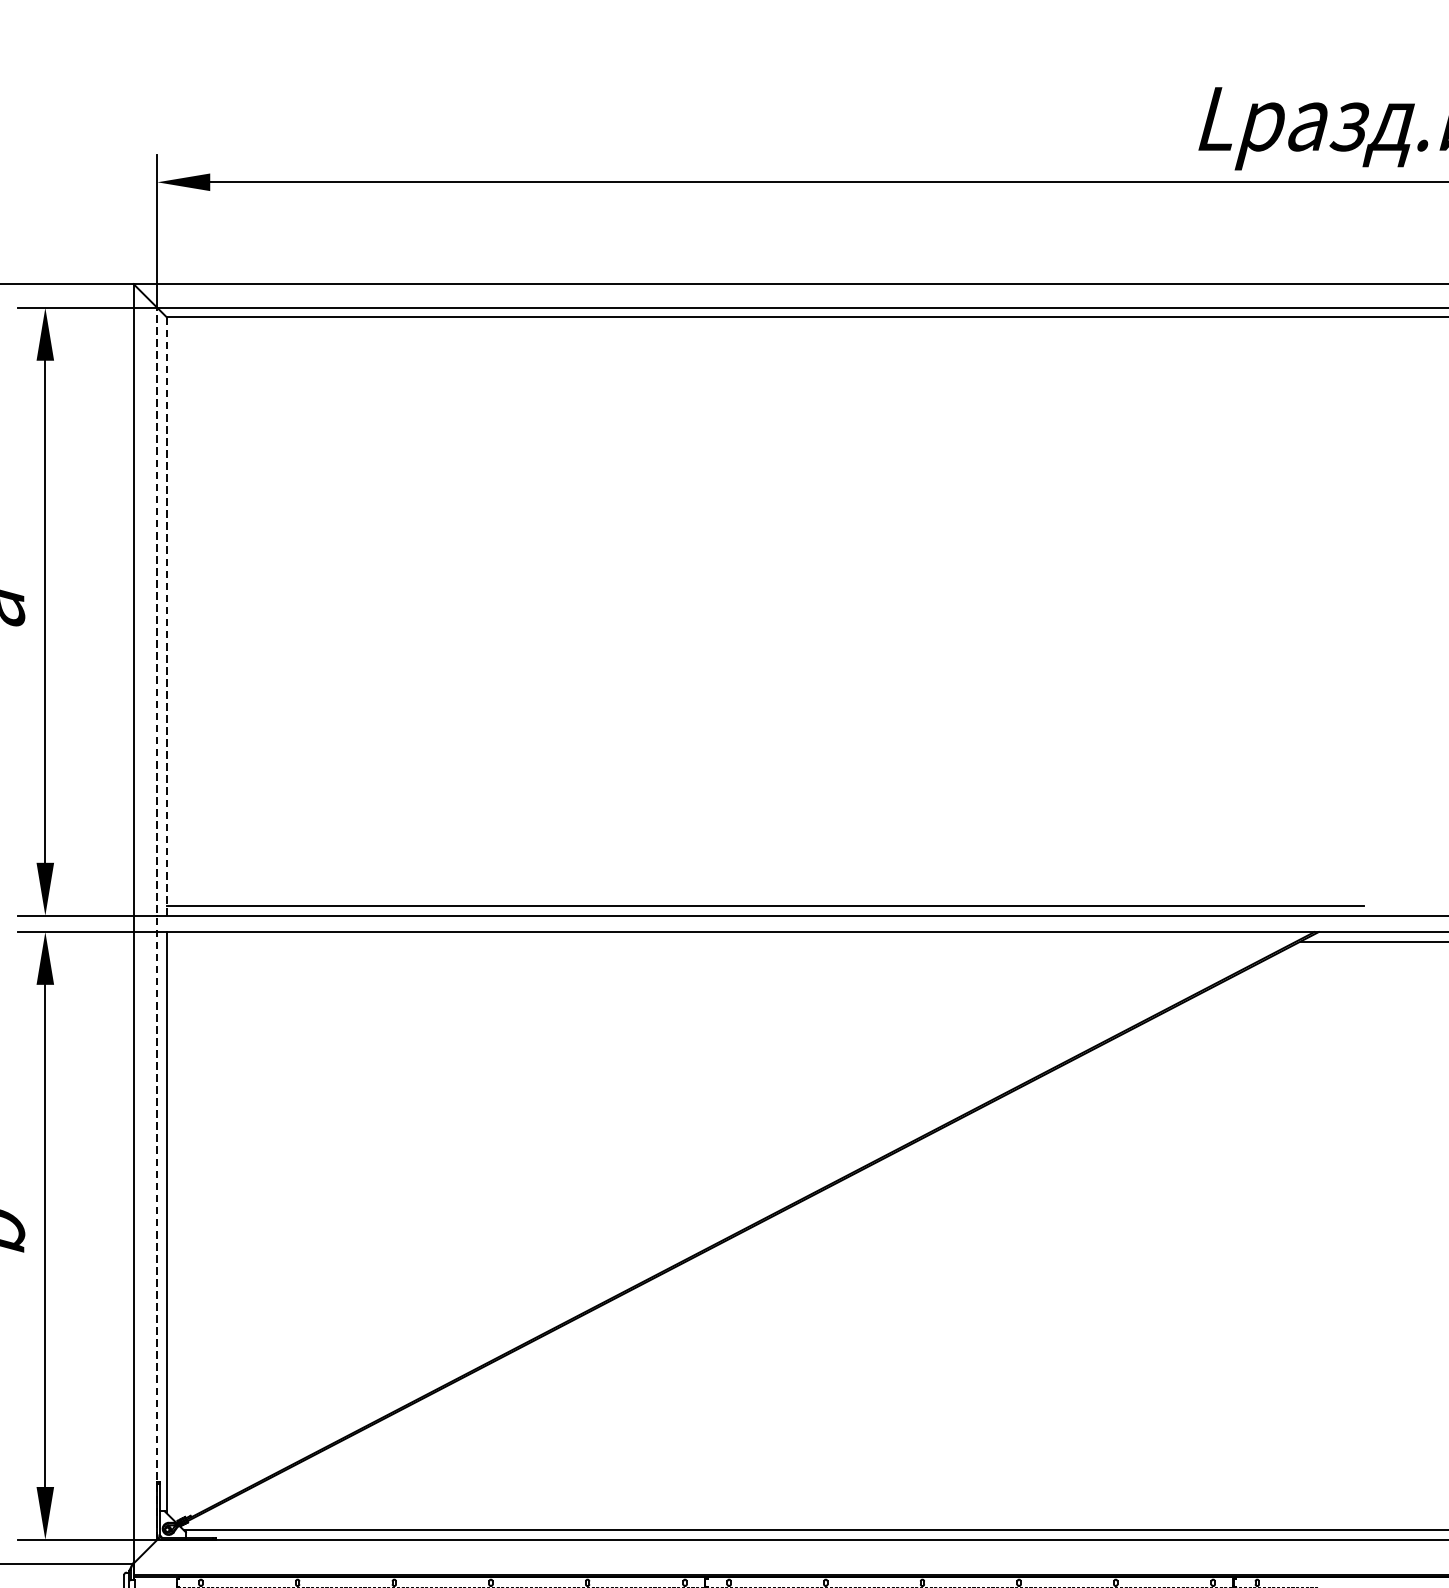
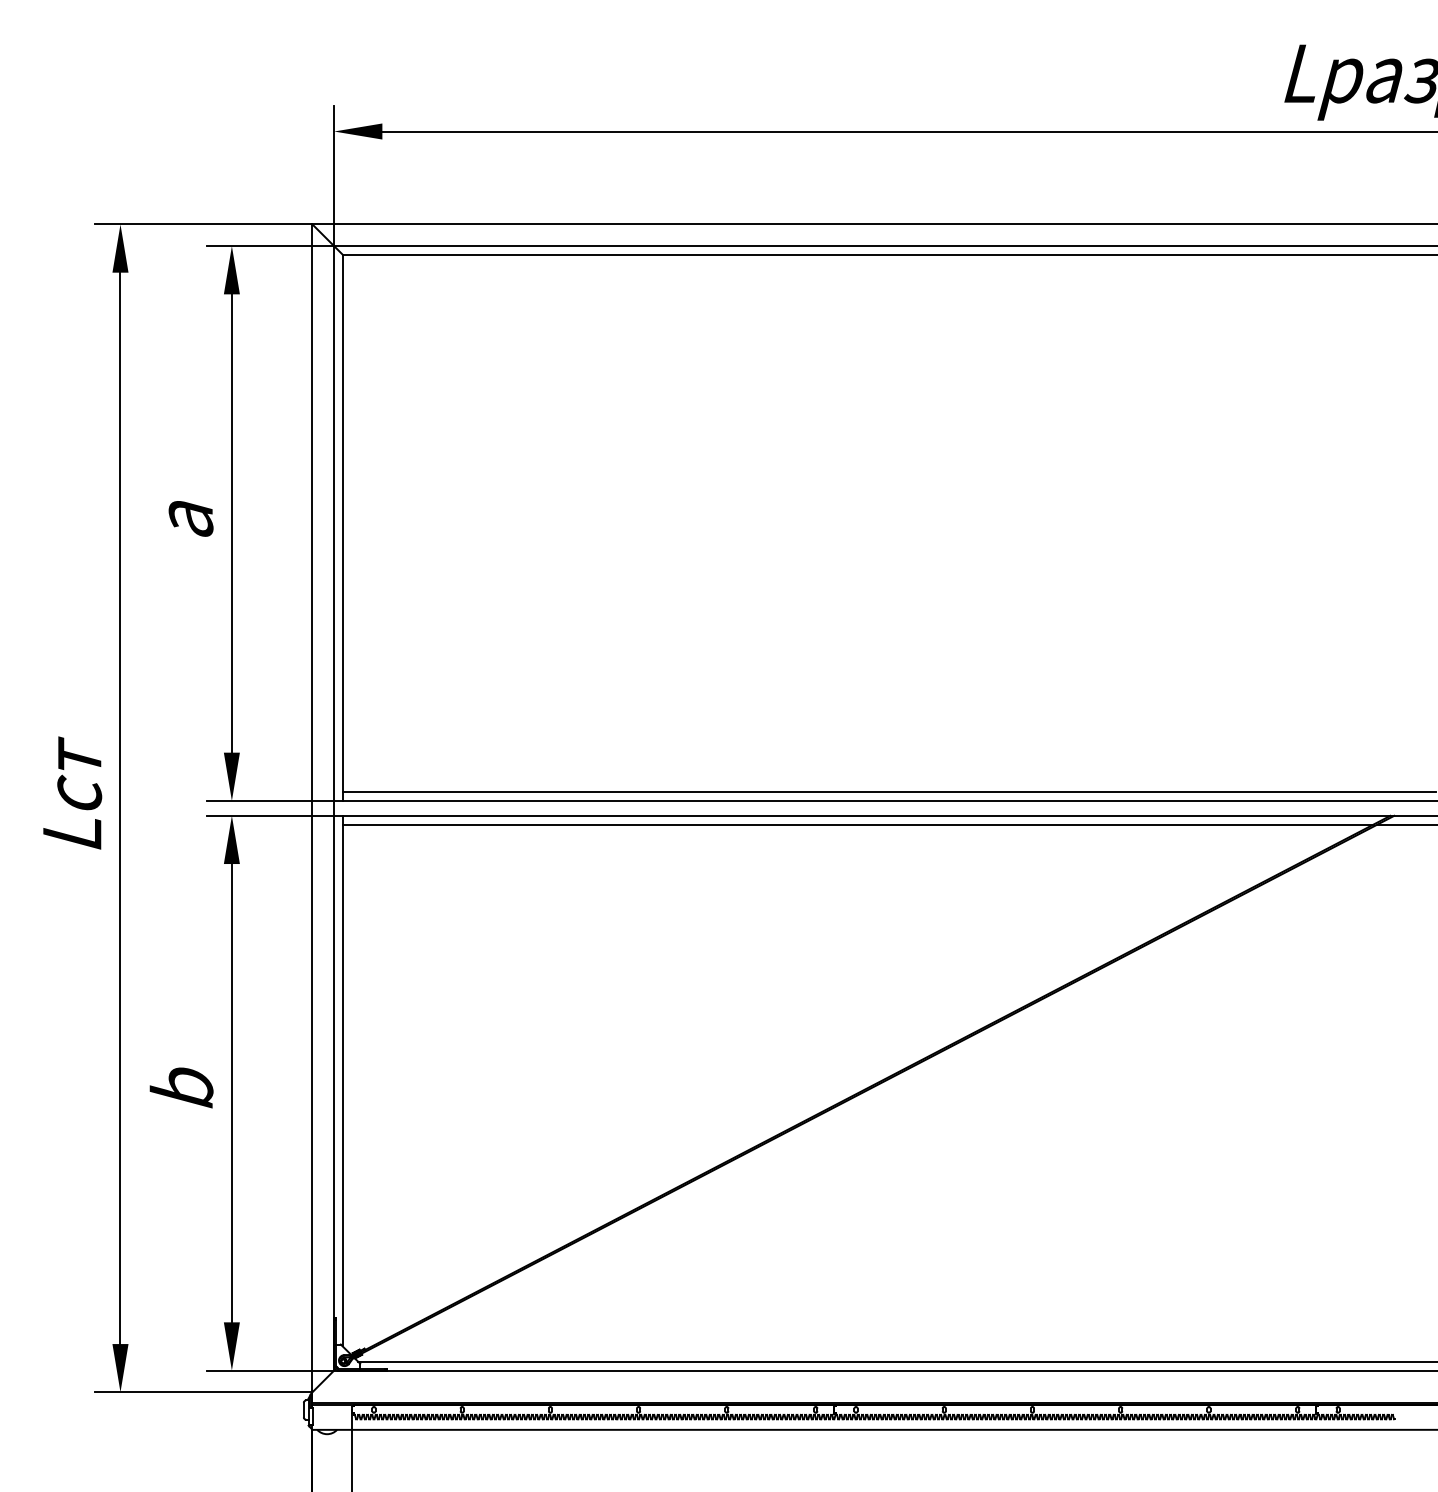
line: (166, 616) -> (342, 527), dashed -> solid
line: (157, 922) -> (334, 807), dashed -> solid
line: (730, 941) -> (857, 824), added

